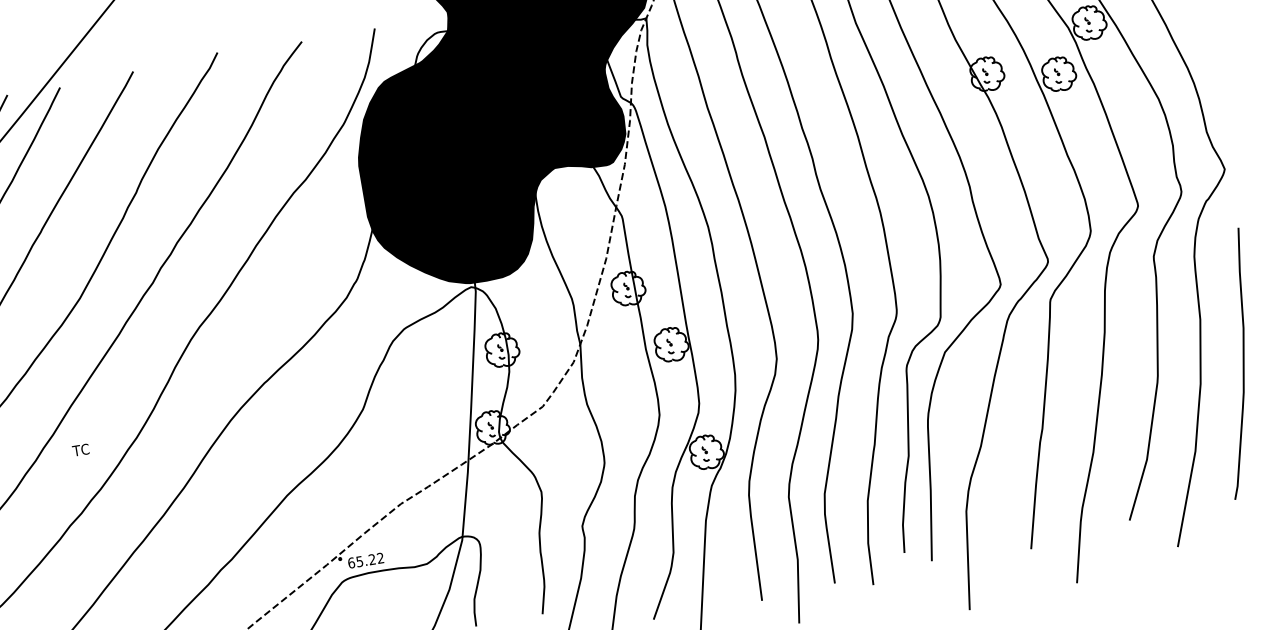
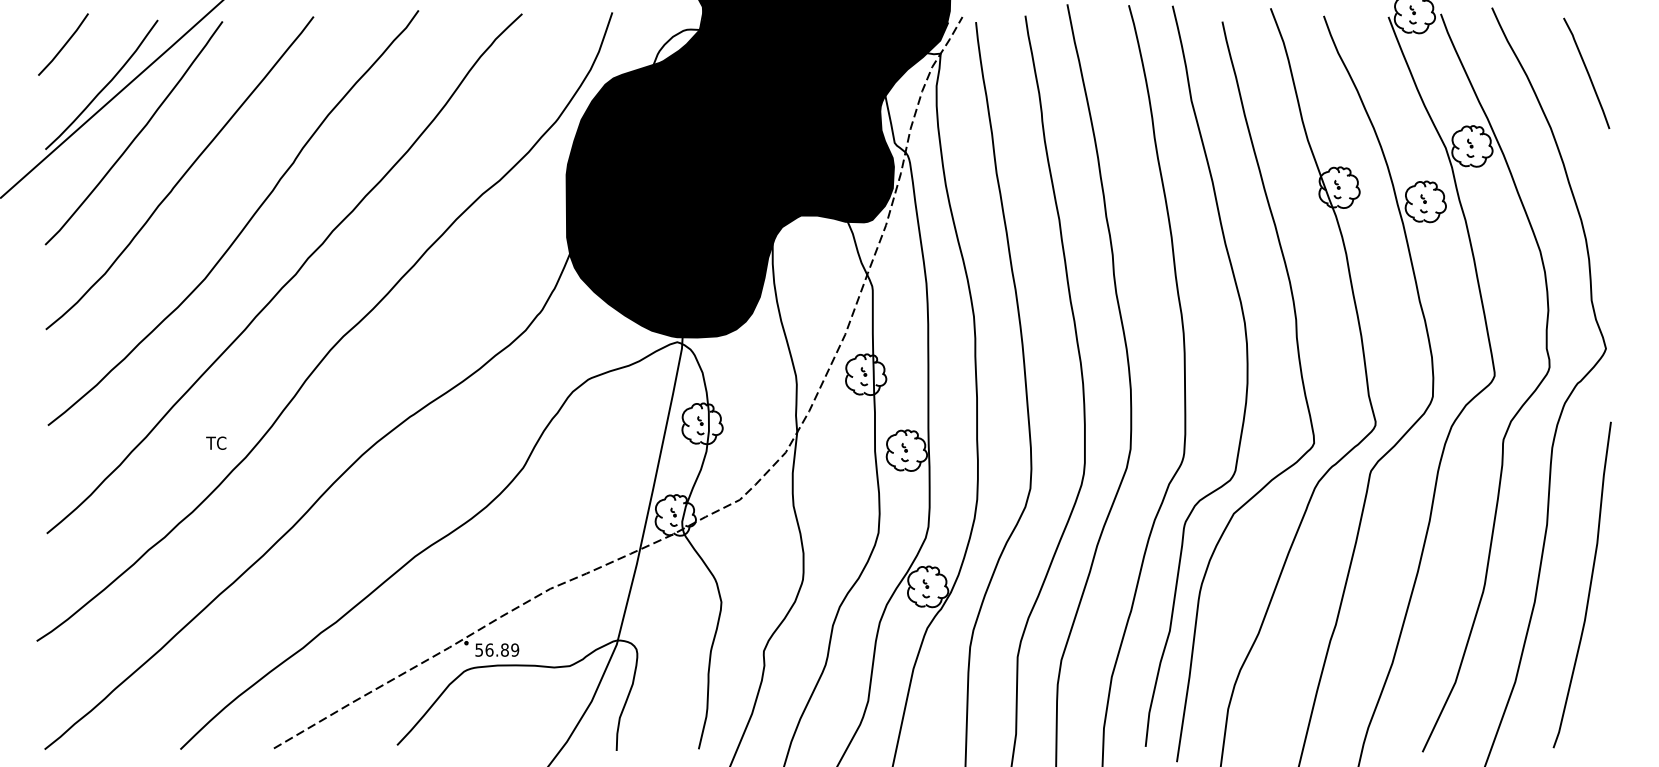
text: (80, 449) -> (216, 442), moved
text: (366, 560) -> (497, 649), 65.22 -> 56.89

